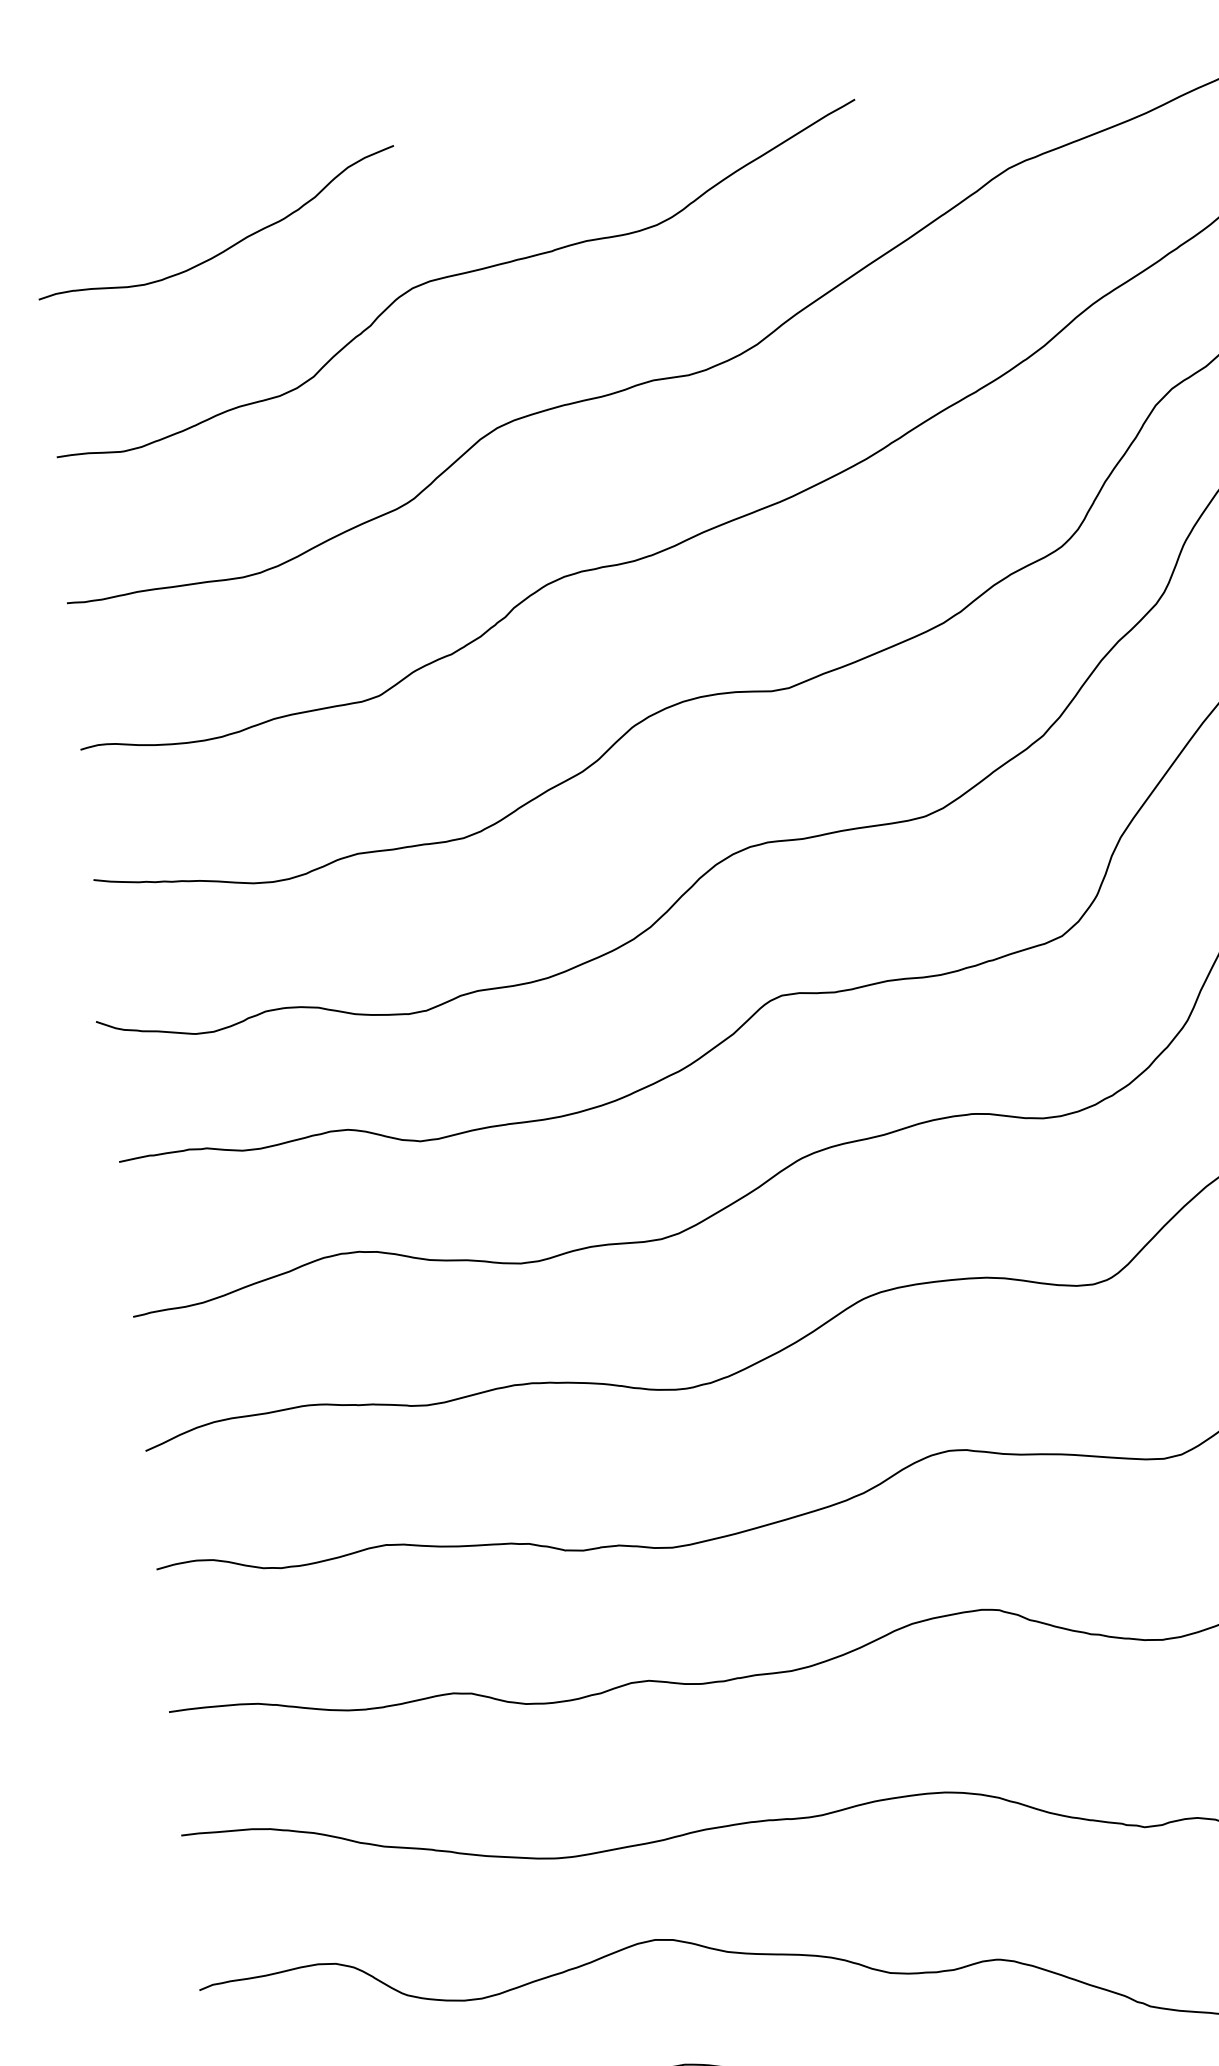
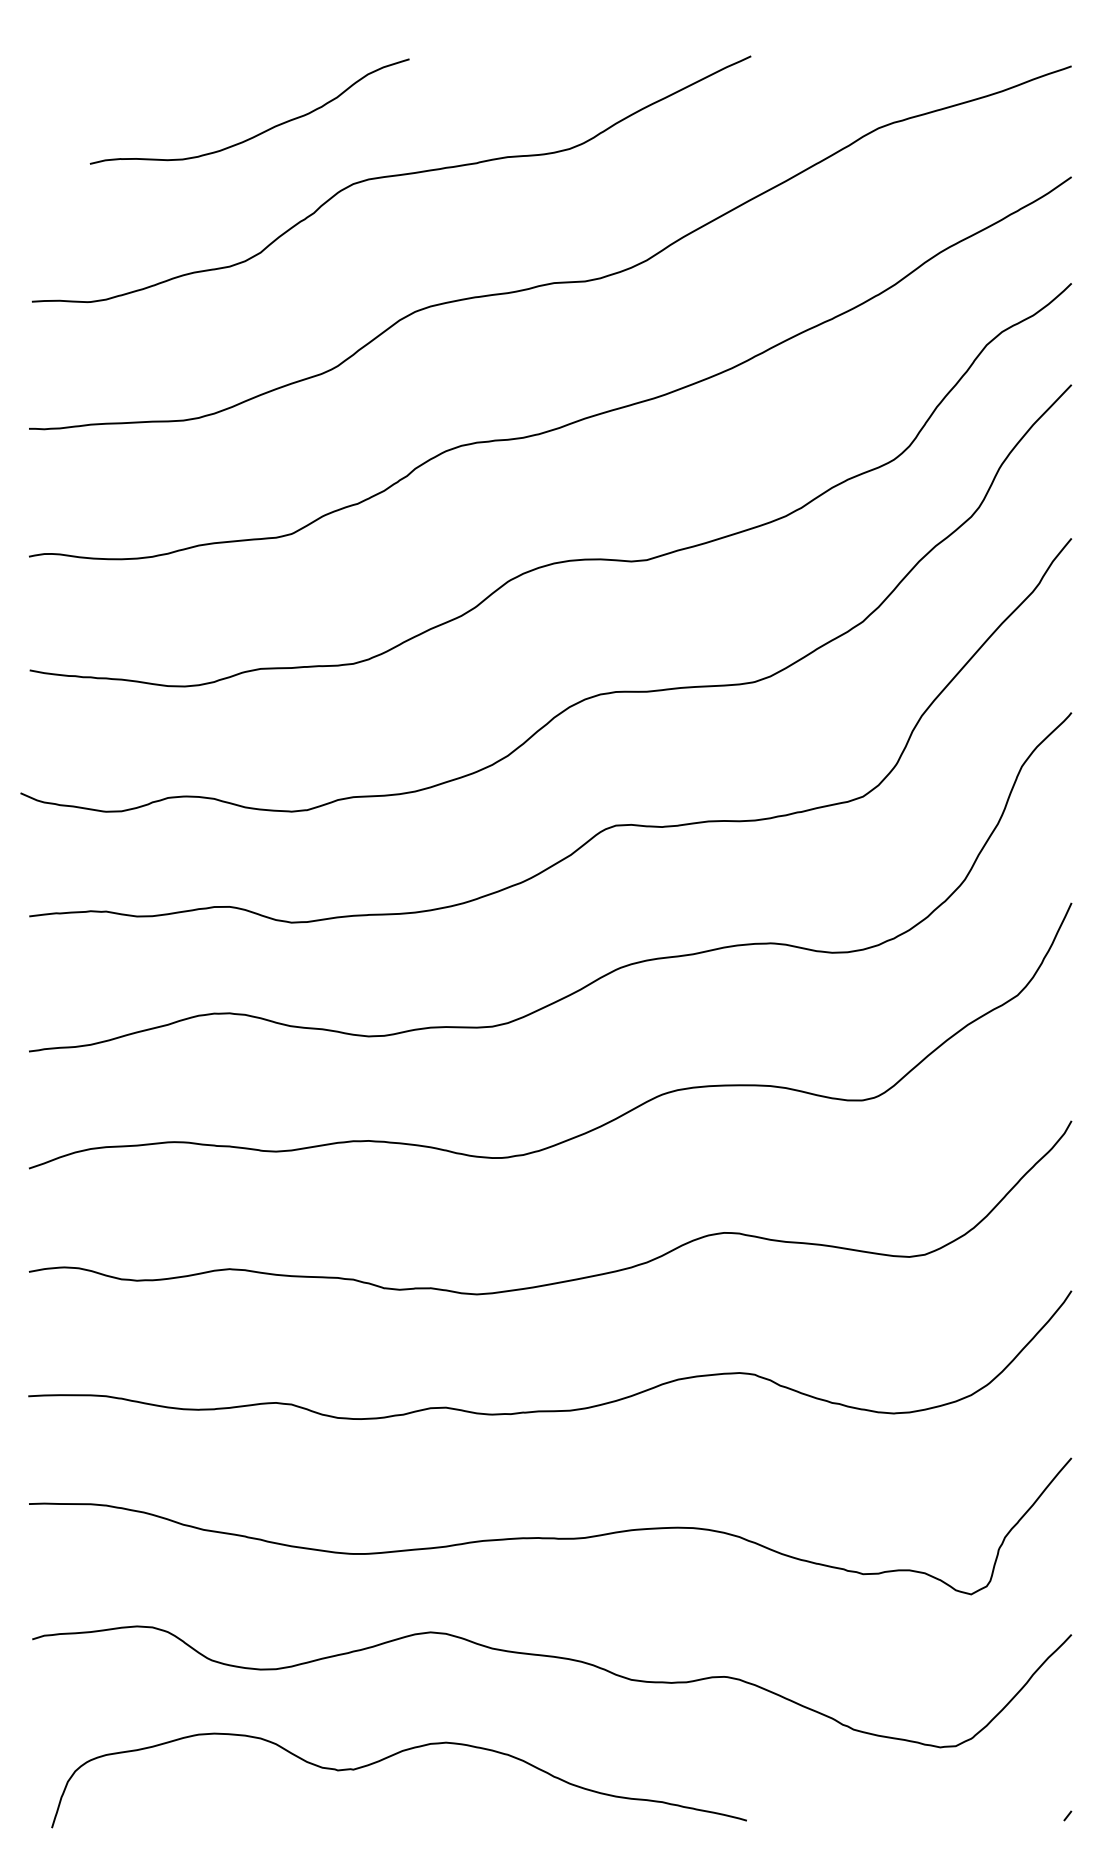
curve: (230, 245) -> (260, 132), moved

